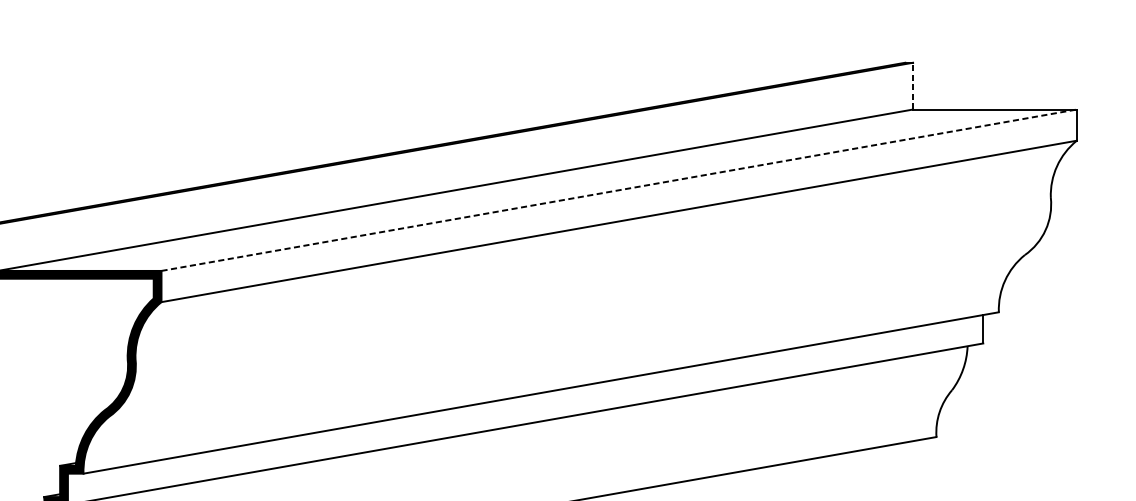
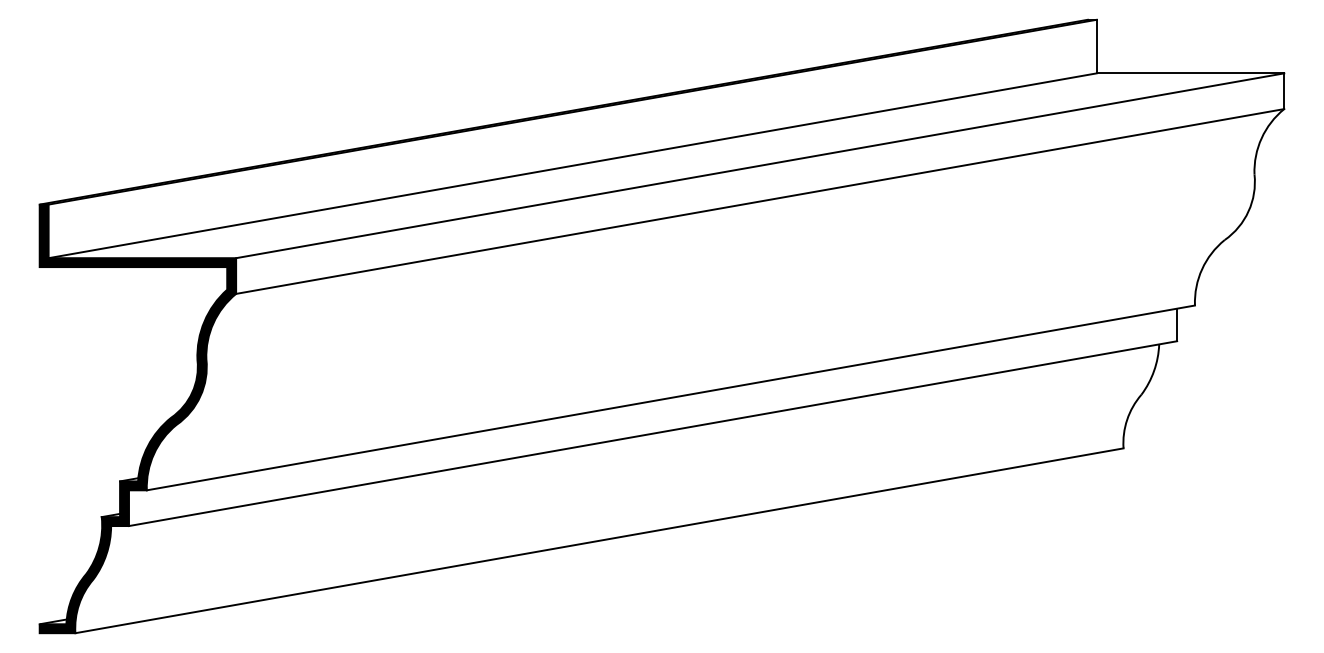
line: (912, 86) -> (1096, 46), dashed -> solid
line: (619, 189) -> (760, 165), dashed -> solid

